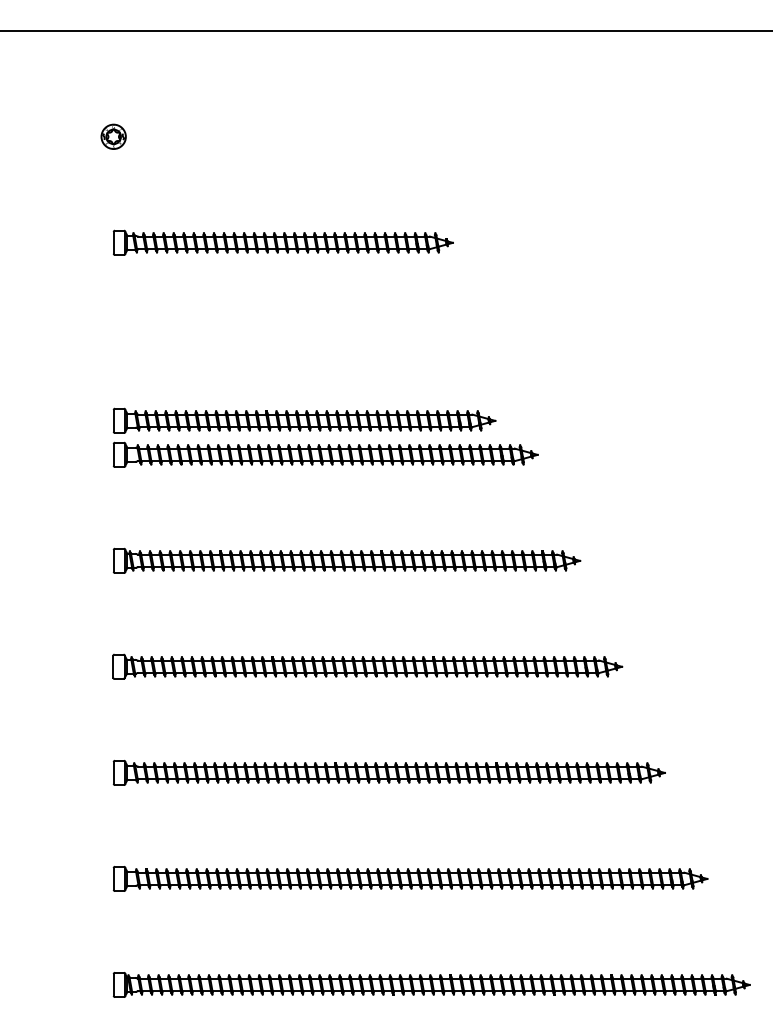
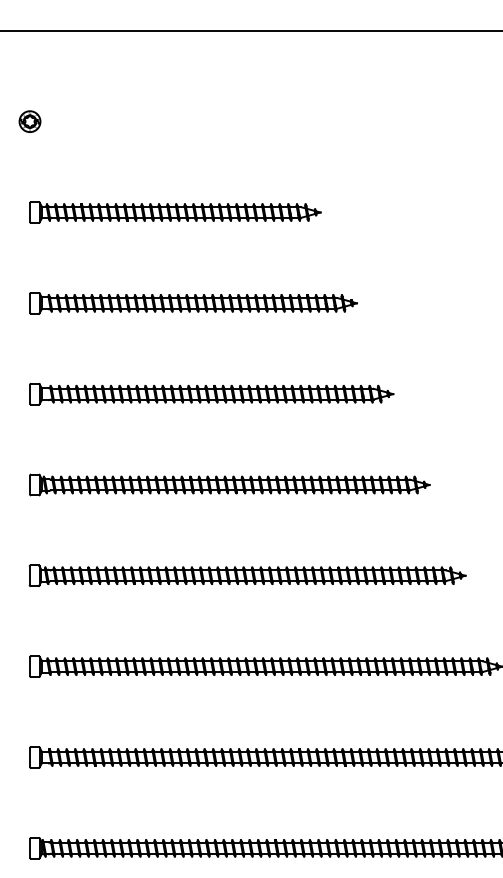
part: (304, 420) -> (193, 303), moved

